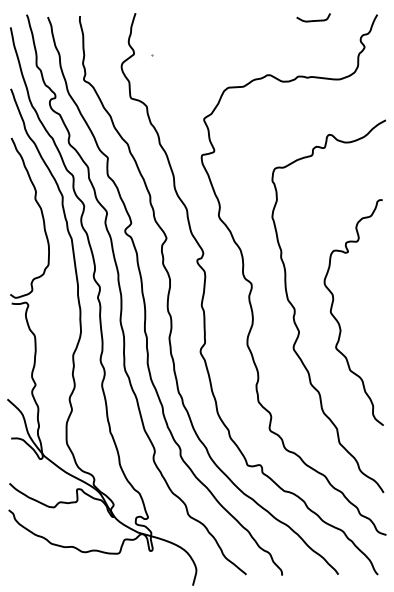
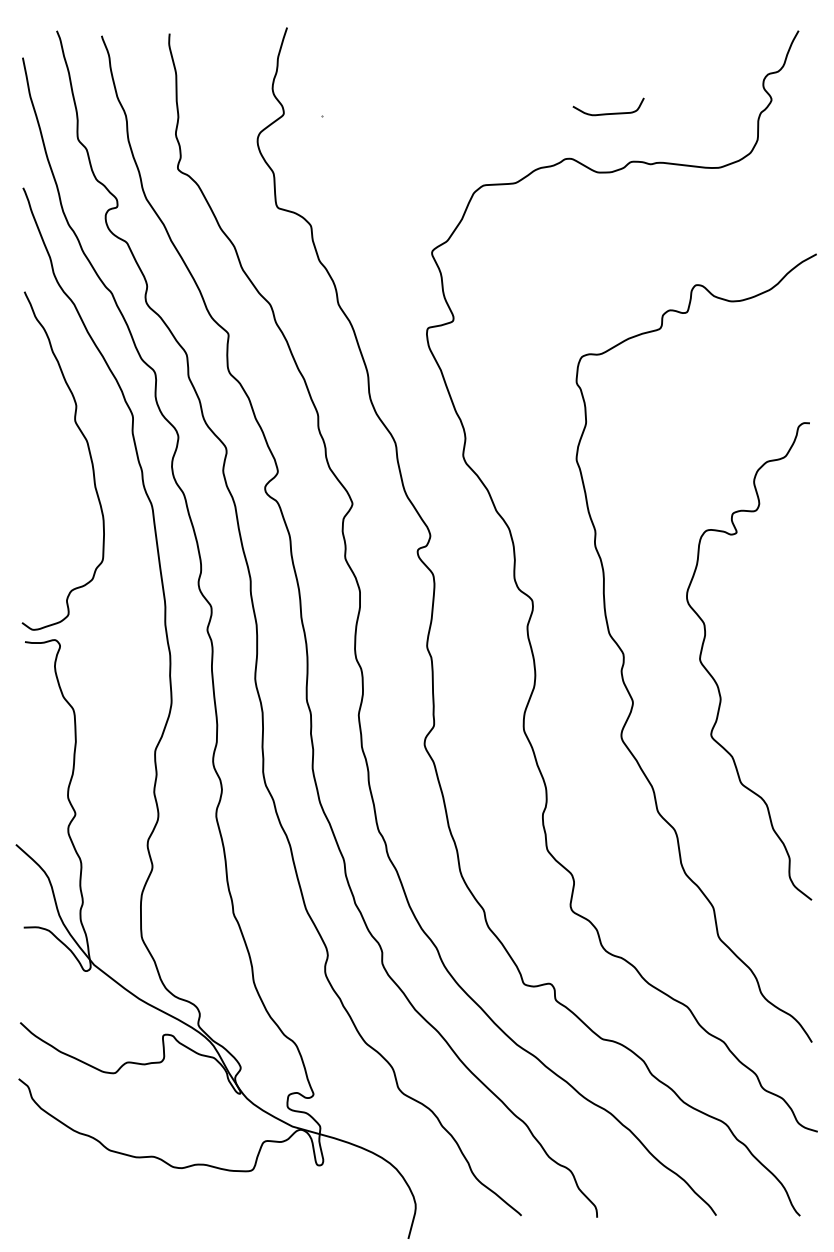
curve: (313, 20) -> (608, 112), moved

